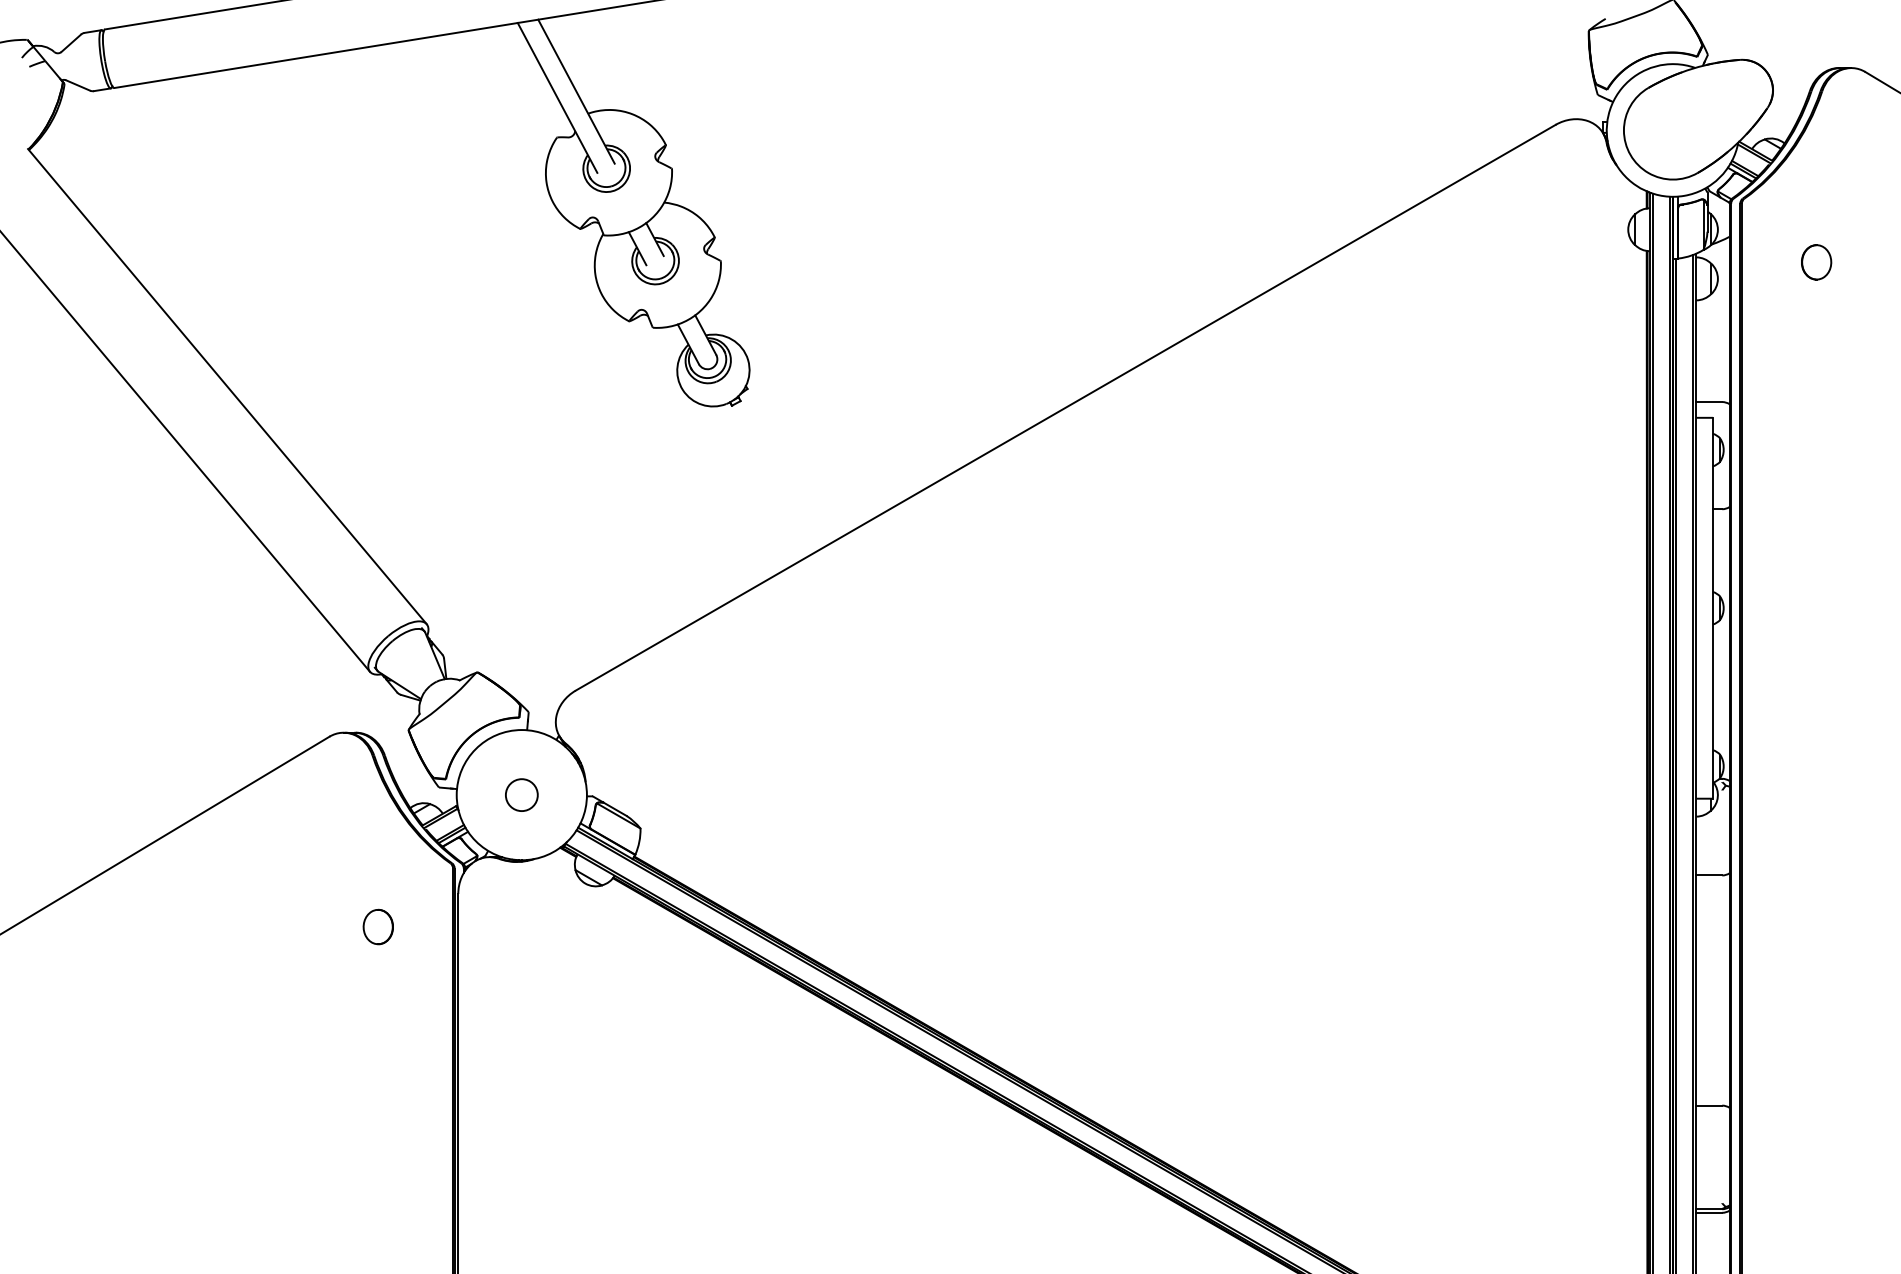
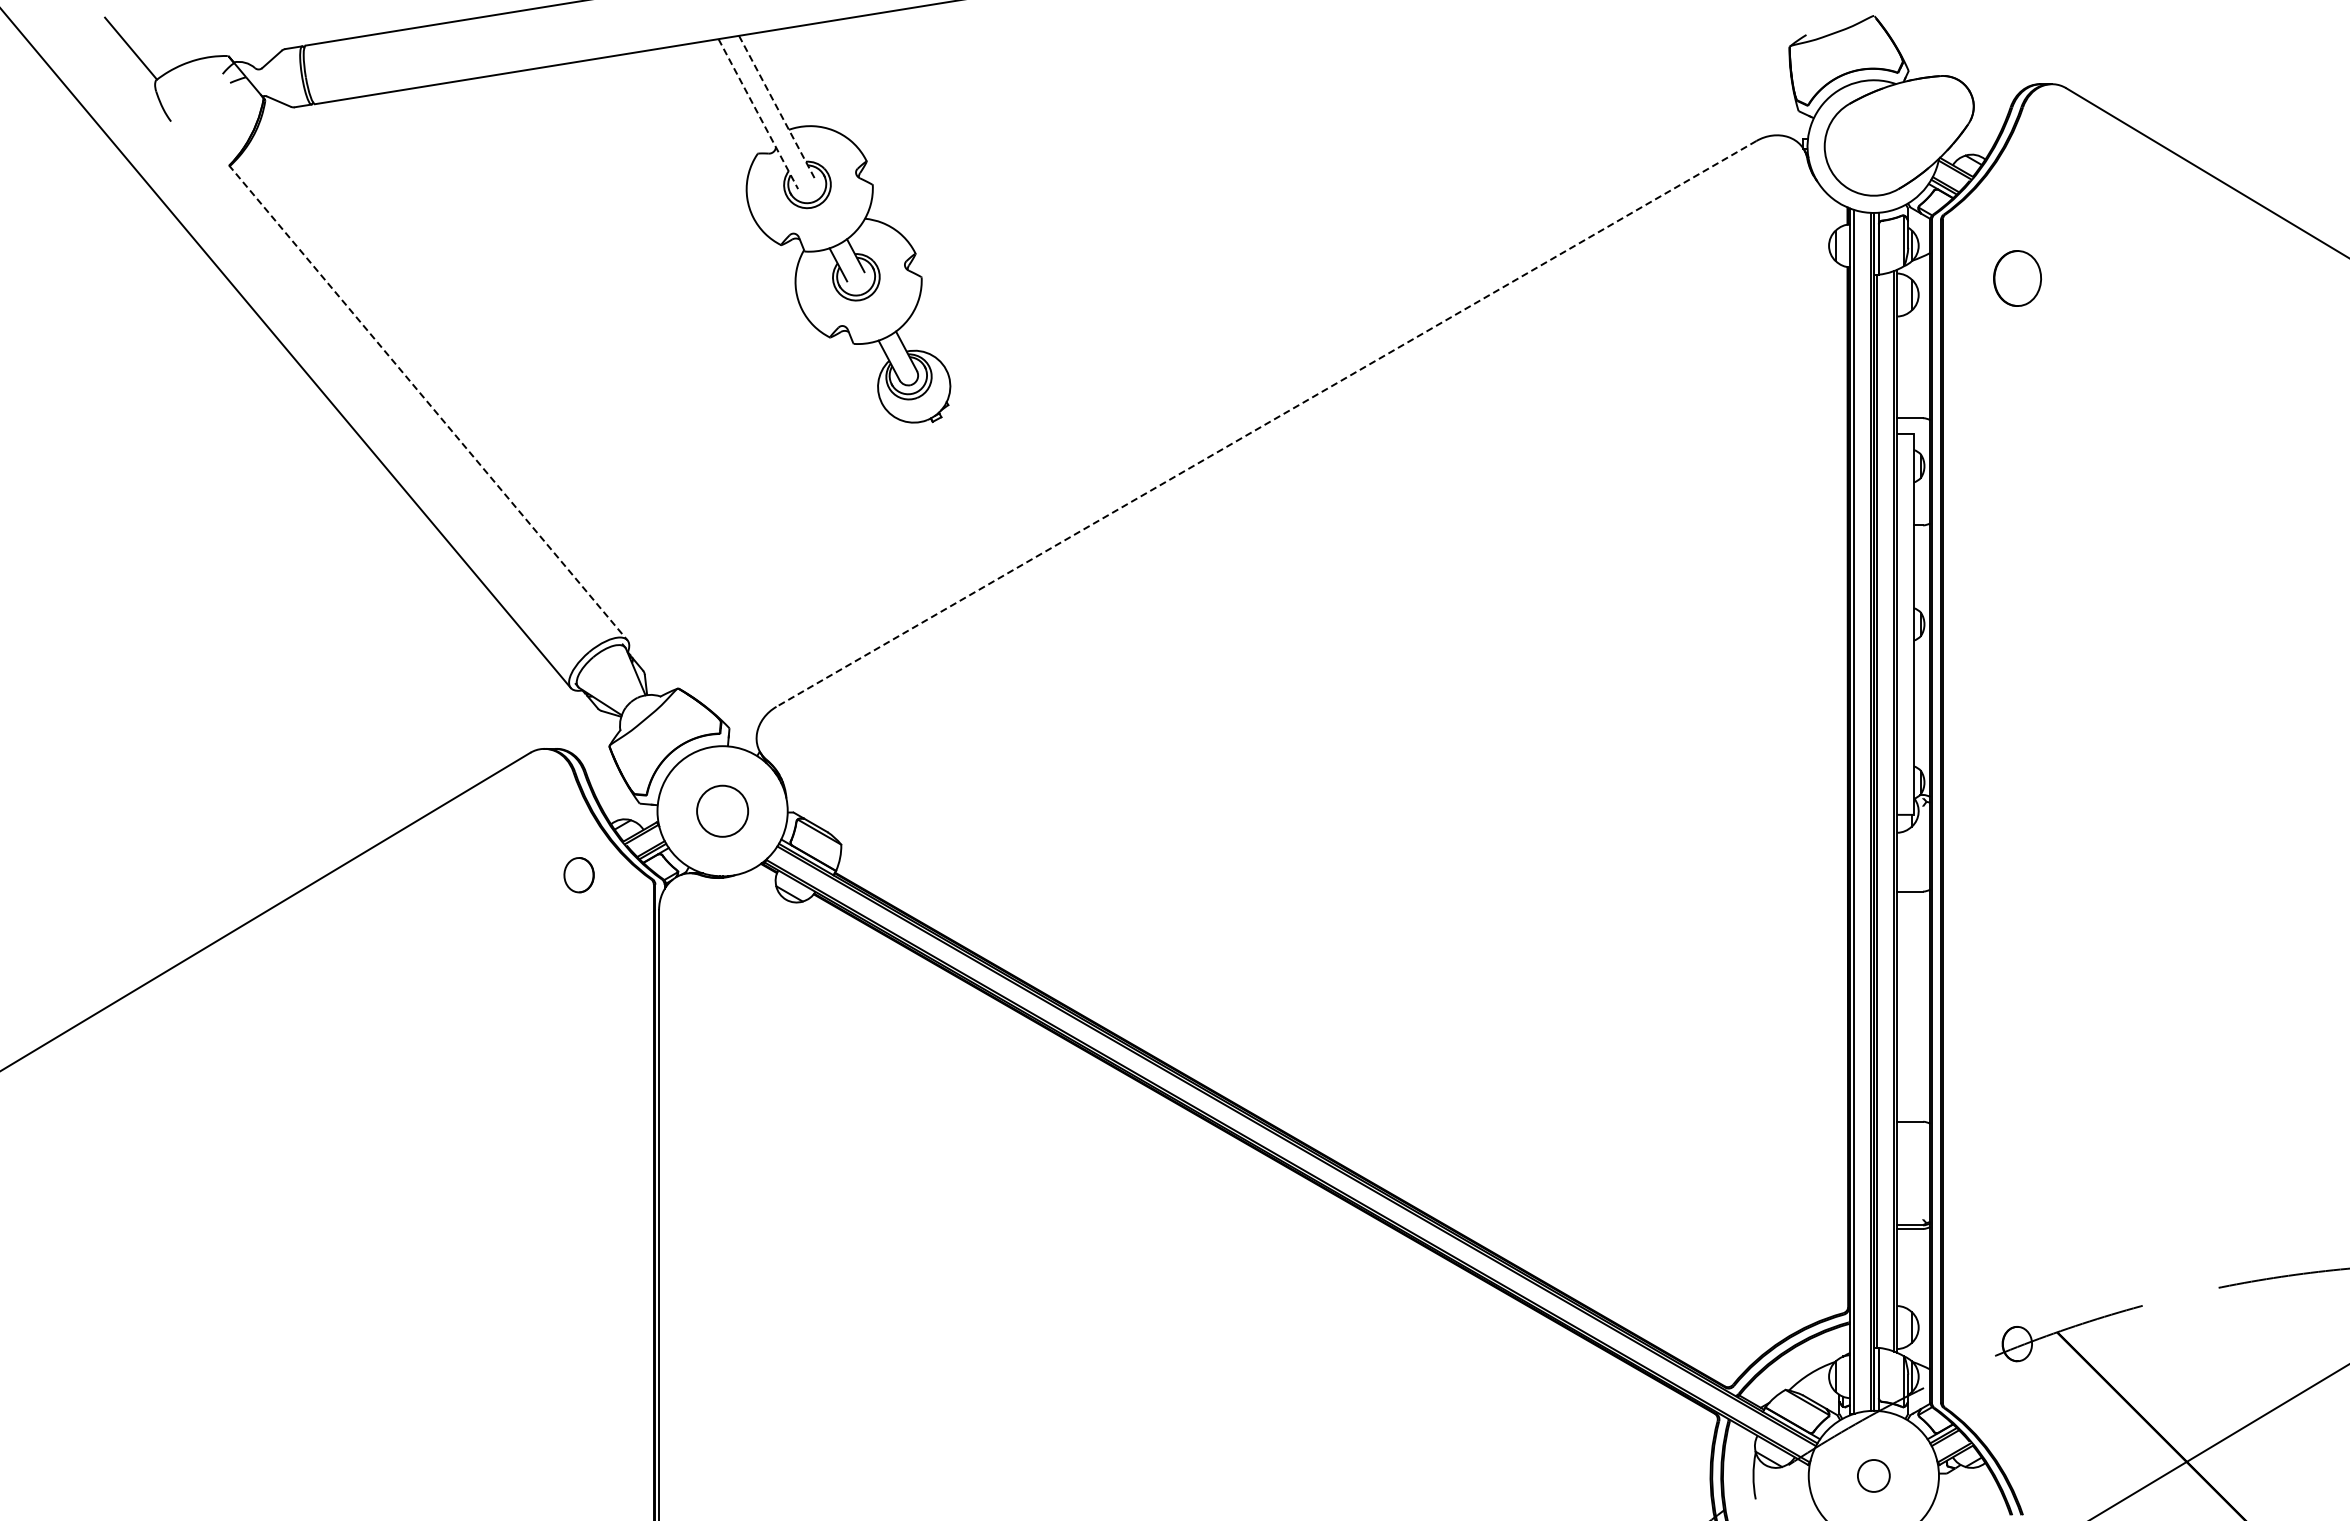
line: (576, 91) -> (777, 107), solid -> dashed
line: (557, 98) -> (758, 114), solid -> dashed
part: (1815, 262) -> (2016, 278), size x1.6
line: (227, 387) -> (428, 403), solid -> dashed
line: (1065, 407) -> (1266, 423), solid -> dashed
circle: (521, 795) -> (722, 811), size x1.6
part: (377, 927) -> (578, 875), moved

